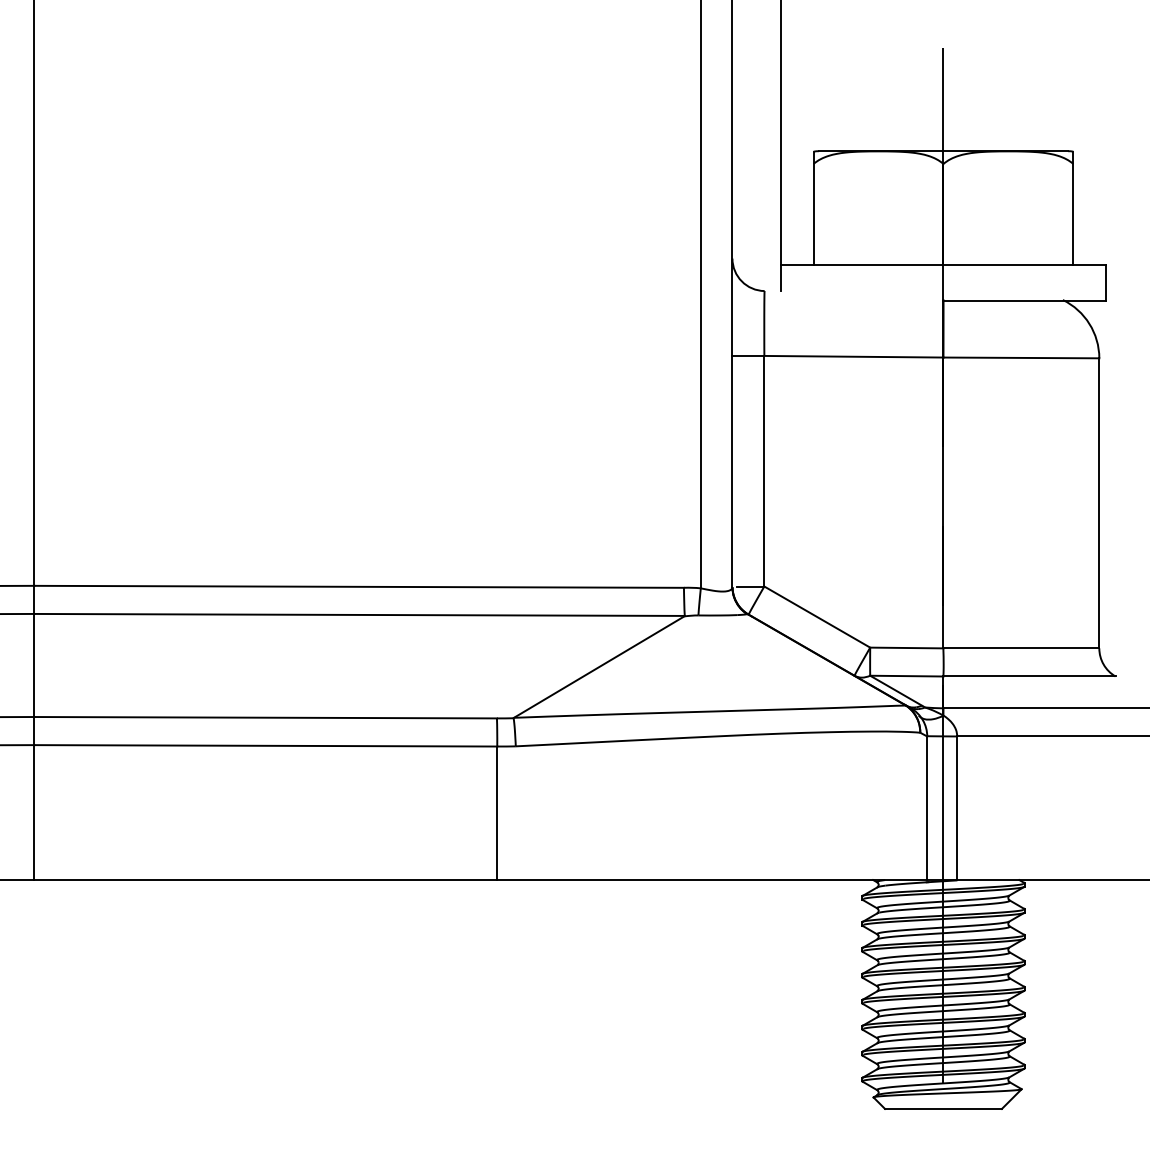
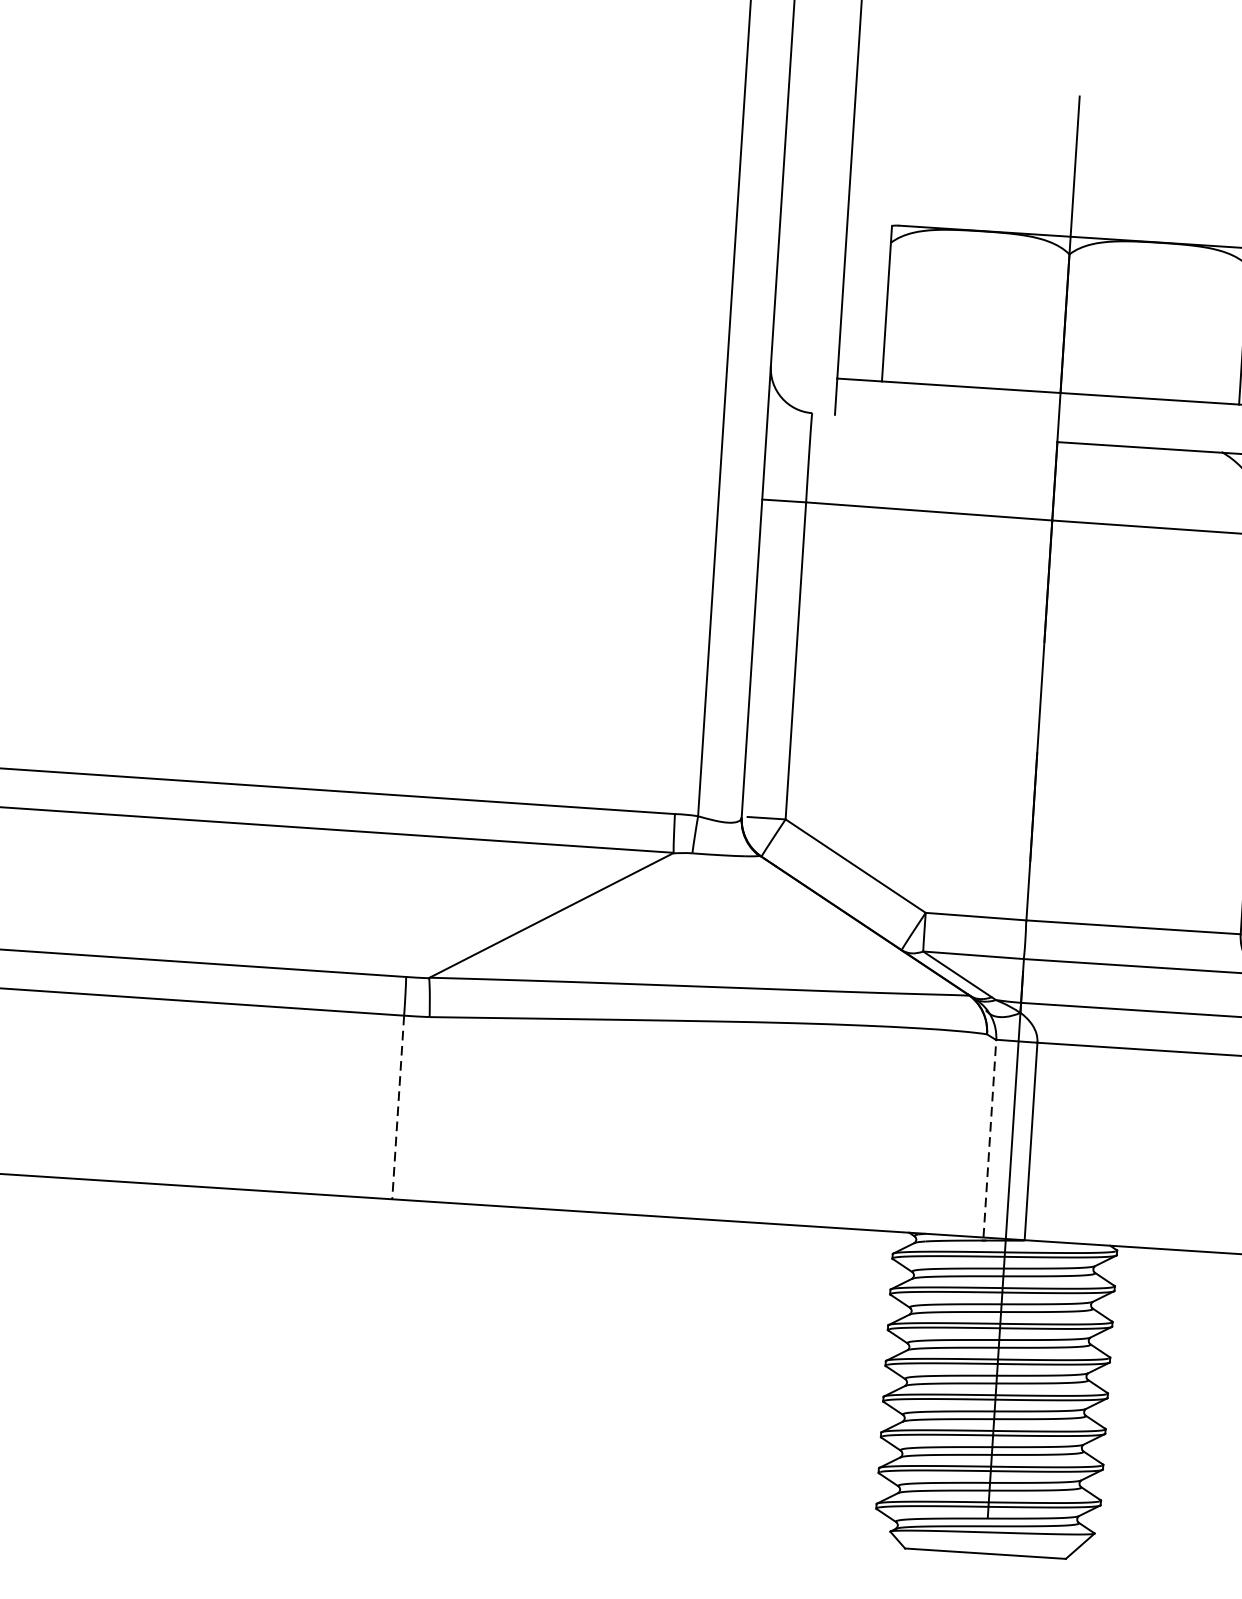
line: (927, 808) -> (990, 1139), solid -> dashed
line: (497, 813) -> (398, 1107), solid -> dashed

